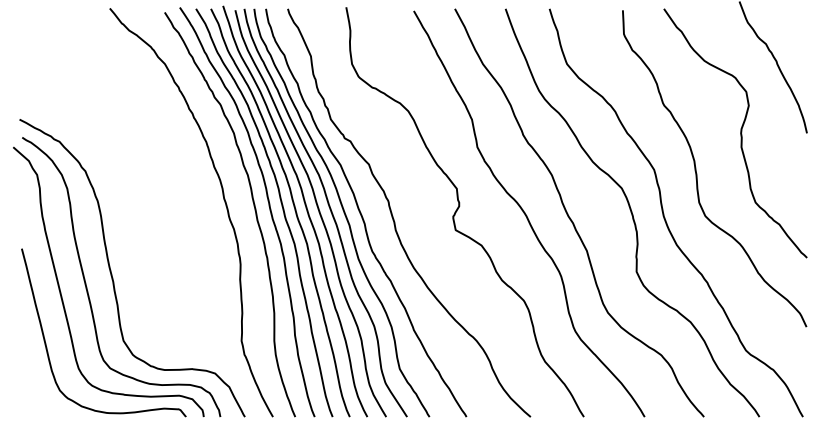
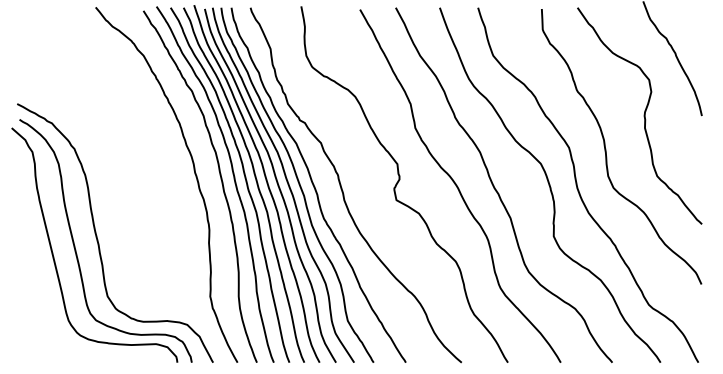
curve: (47, 346) -> (41, 301), removed

